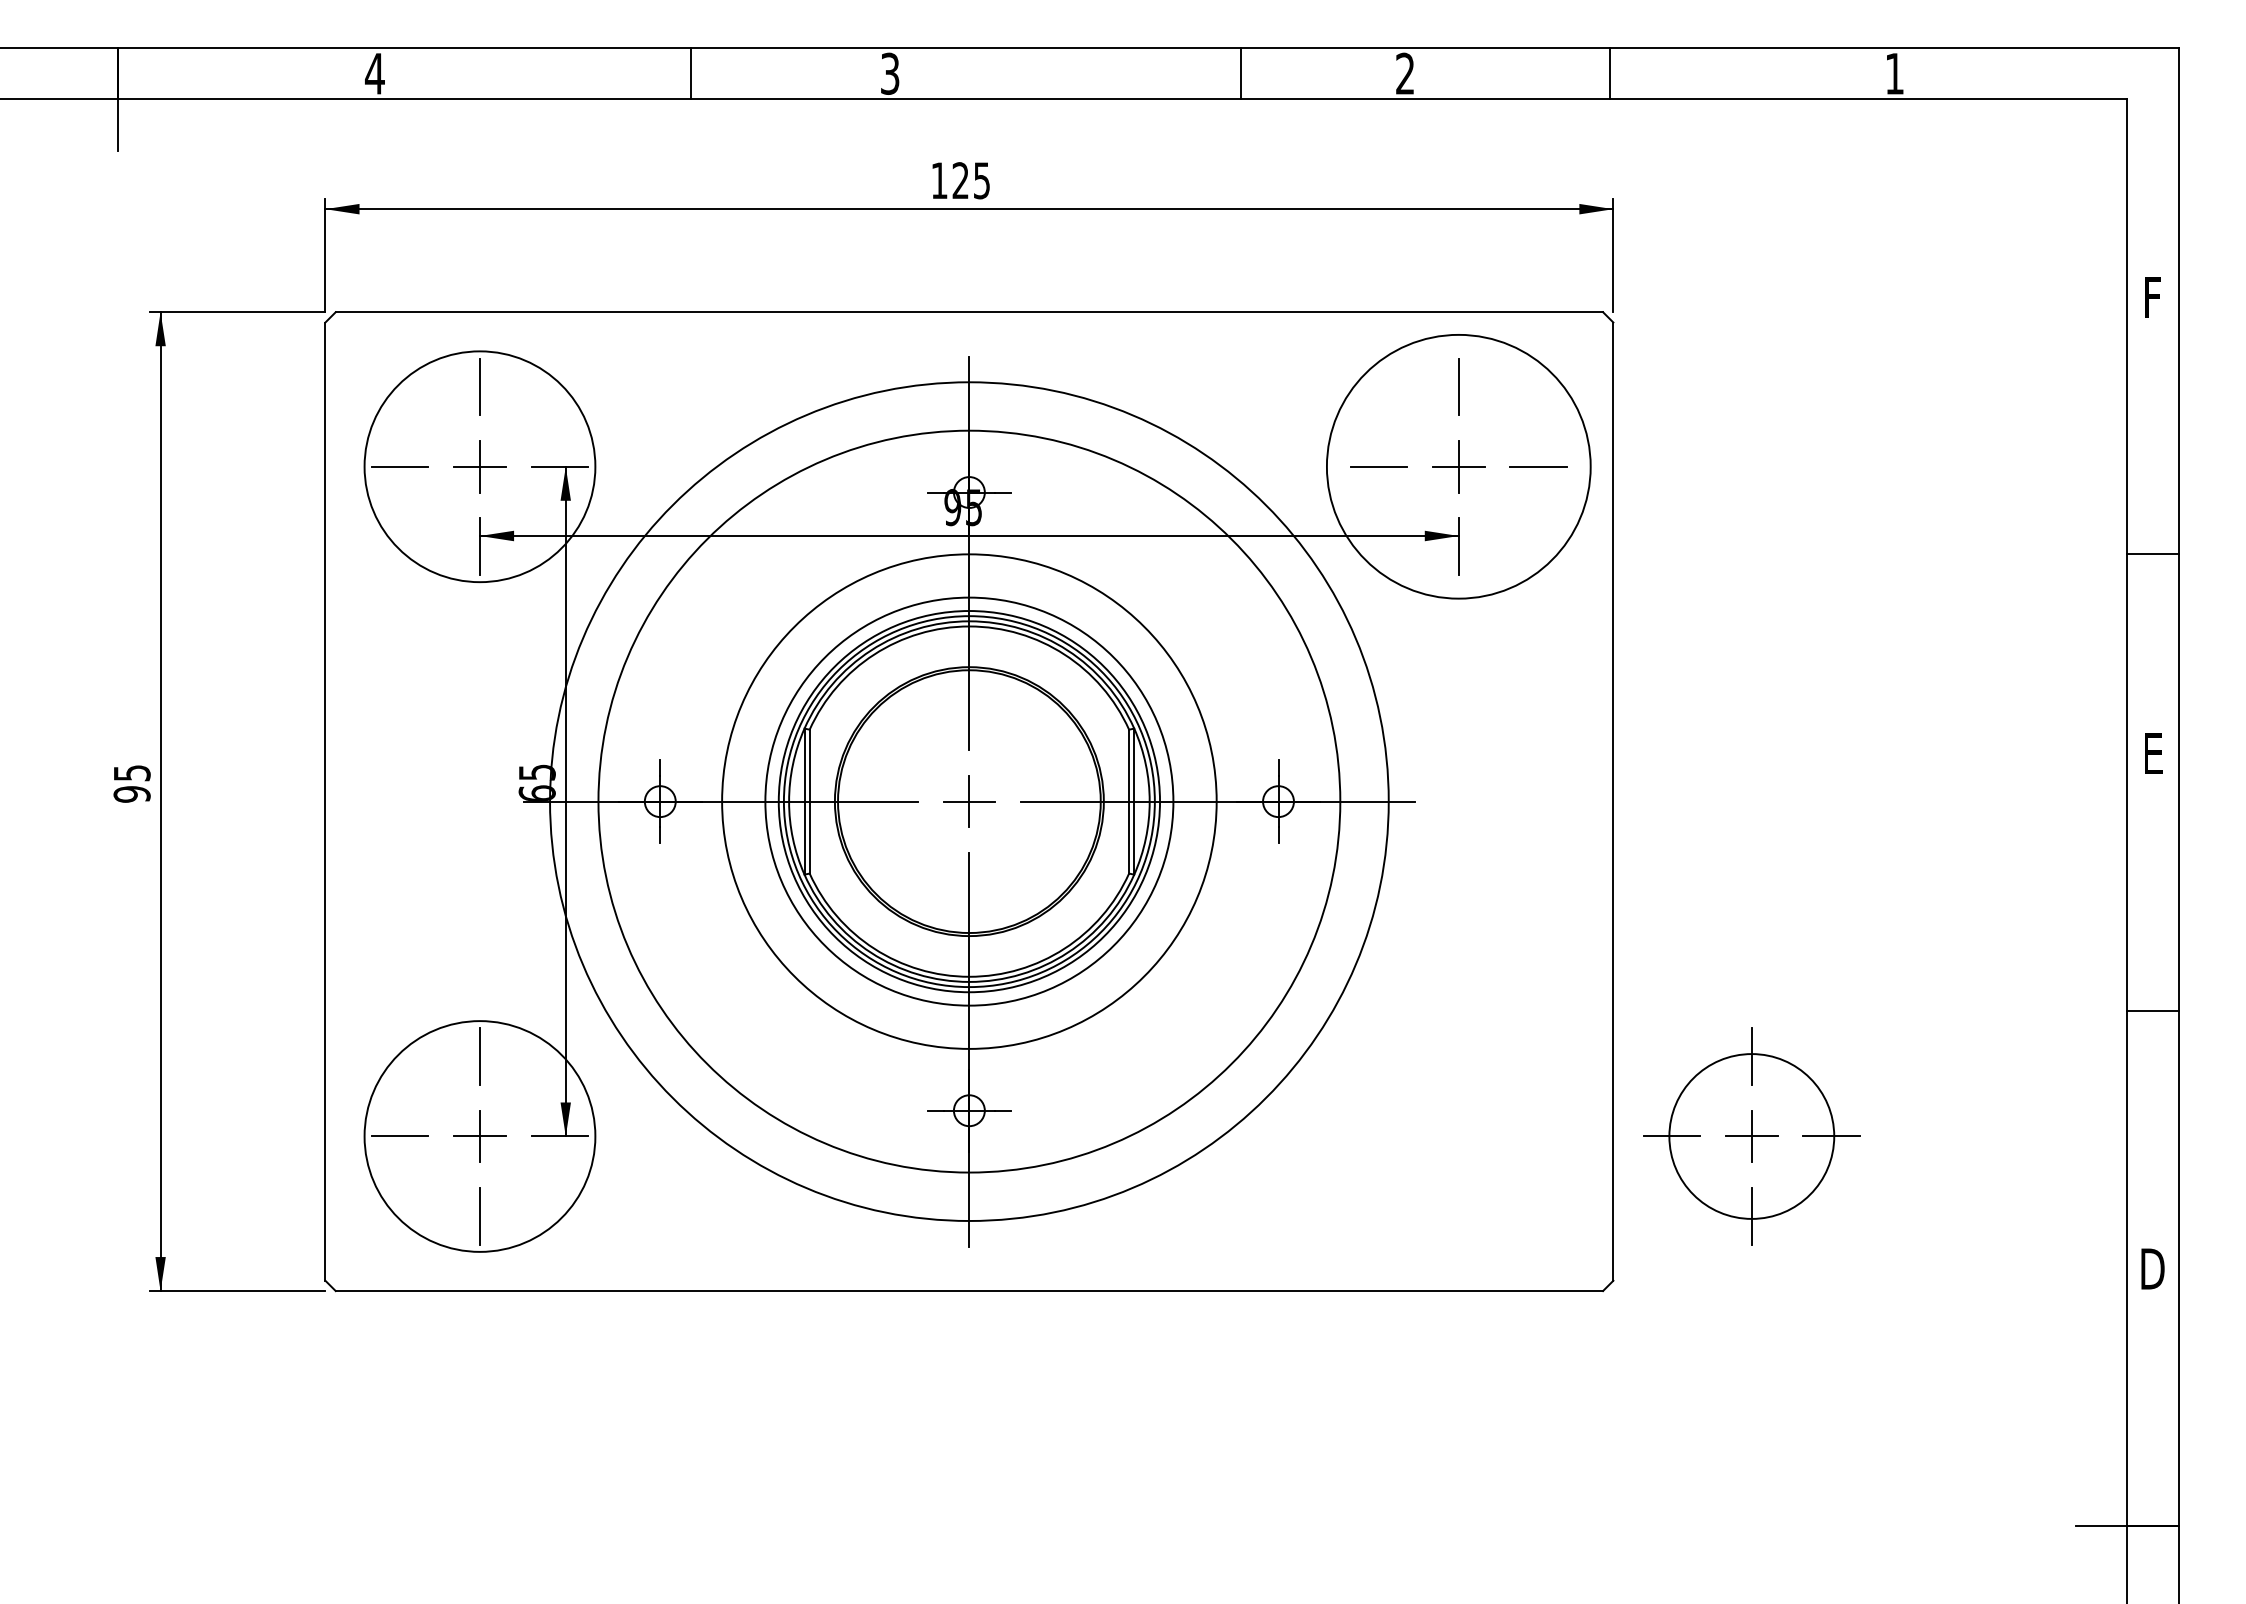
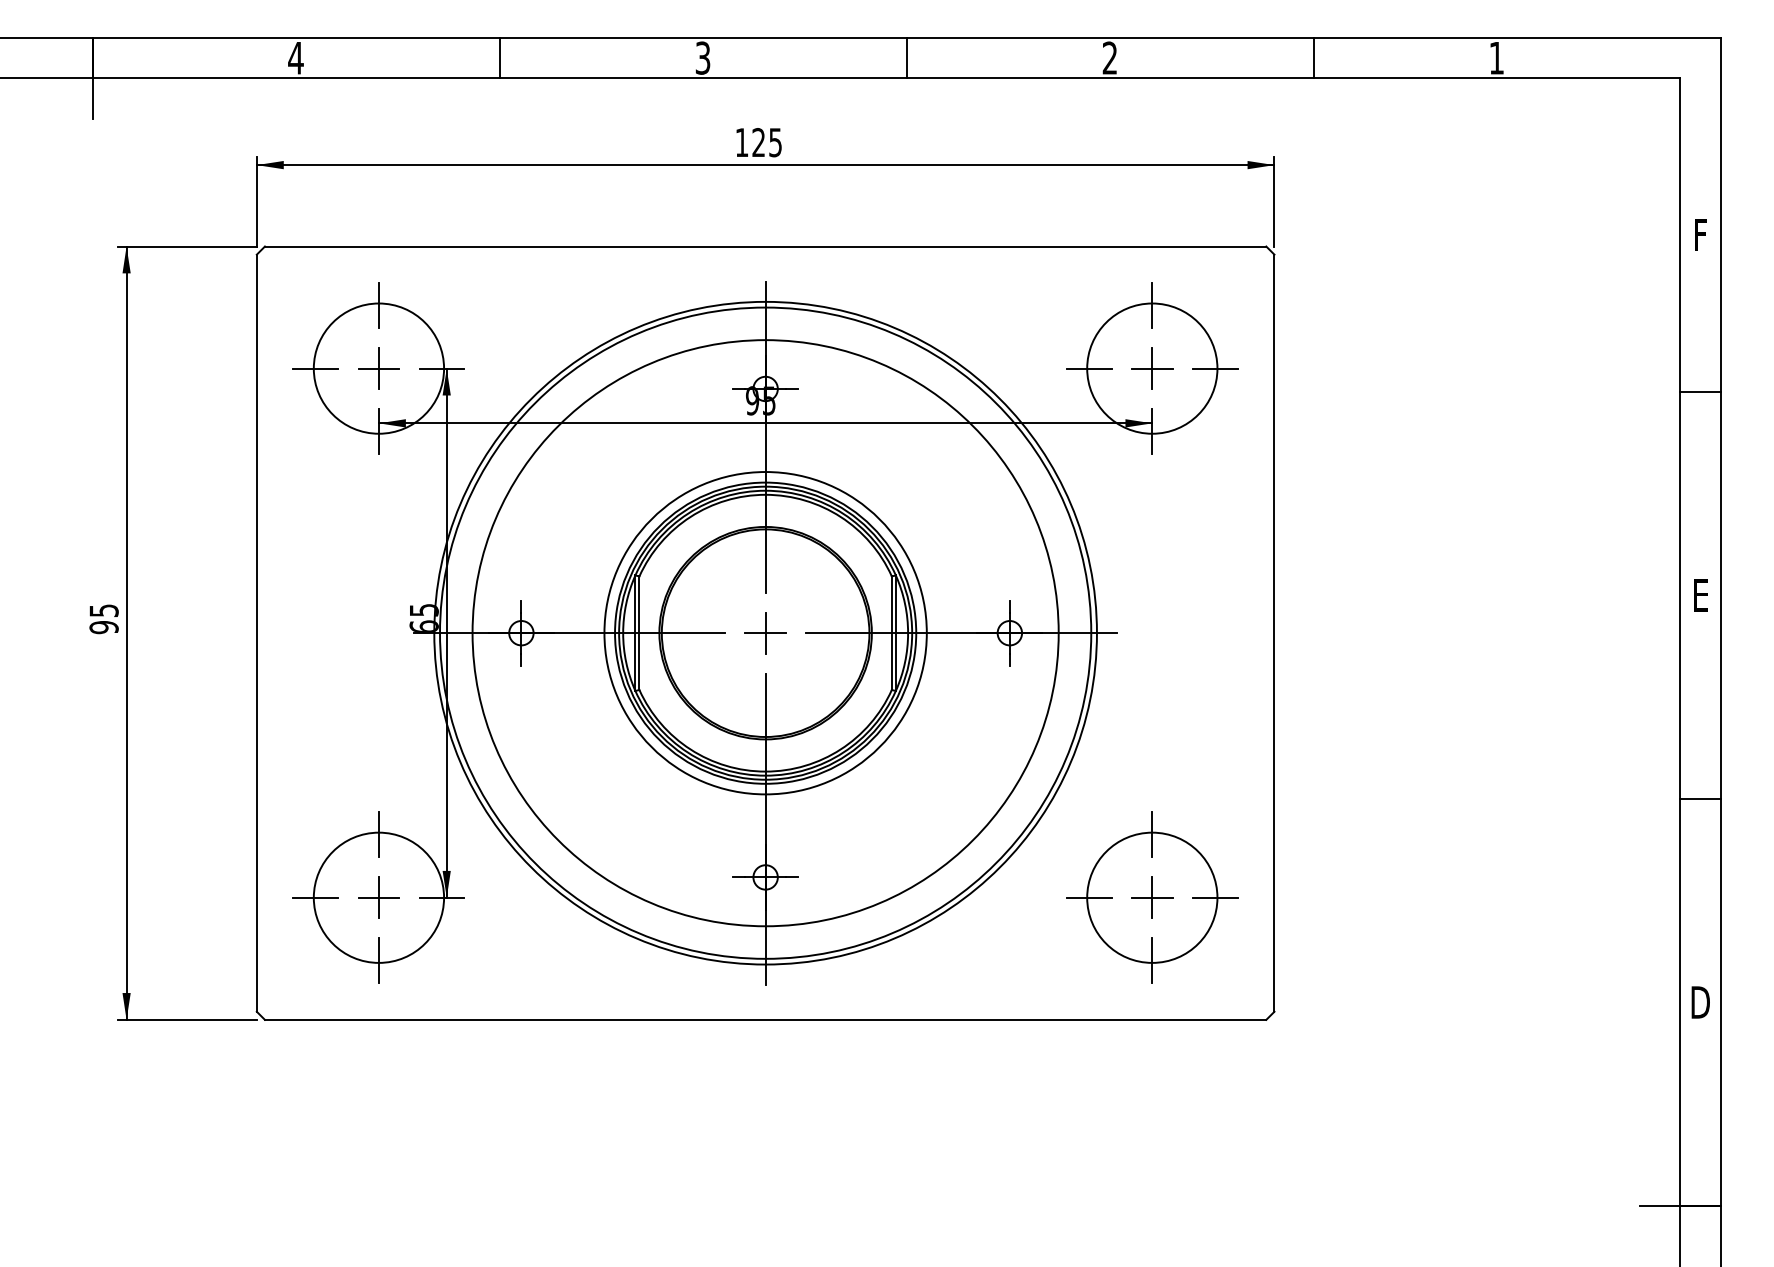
line: (691, 73) -> (500, 57), moved
line: (1241, 73) -> (907, 57), moved
line: (1610, 73) -> (1314, 57), moved
circle: (479, 466) -> (378, 368), size x0.71
circle: (1458, 466) -> (1152, 368), size x0.62
line: (2152, 554) -> (1700, 392), moved
circle: (969, 801) -> (765, 633), size x1.67
circle: (479, 1136) -> (378, 897), size x0.71
part: (1751, 1136) -> (1152, 897), moved

